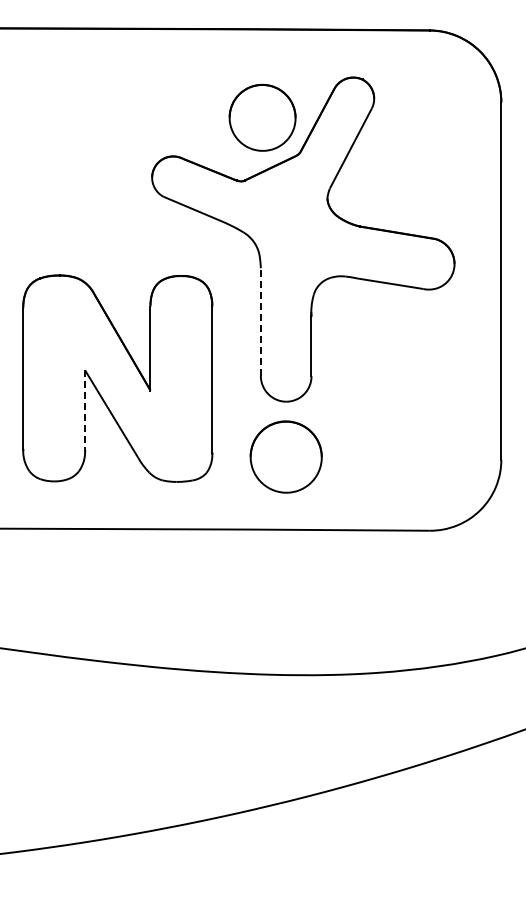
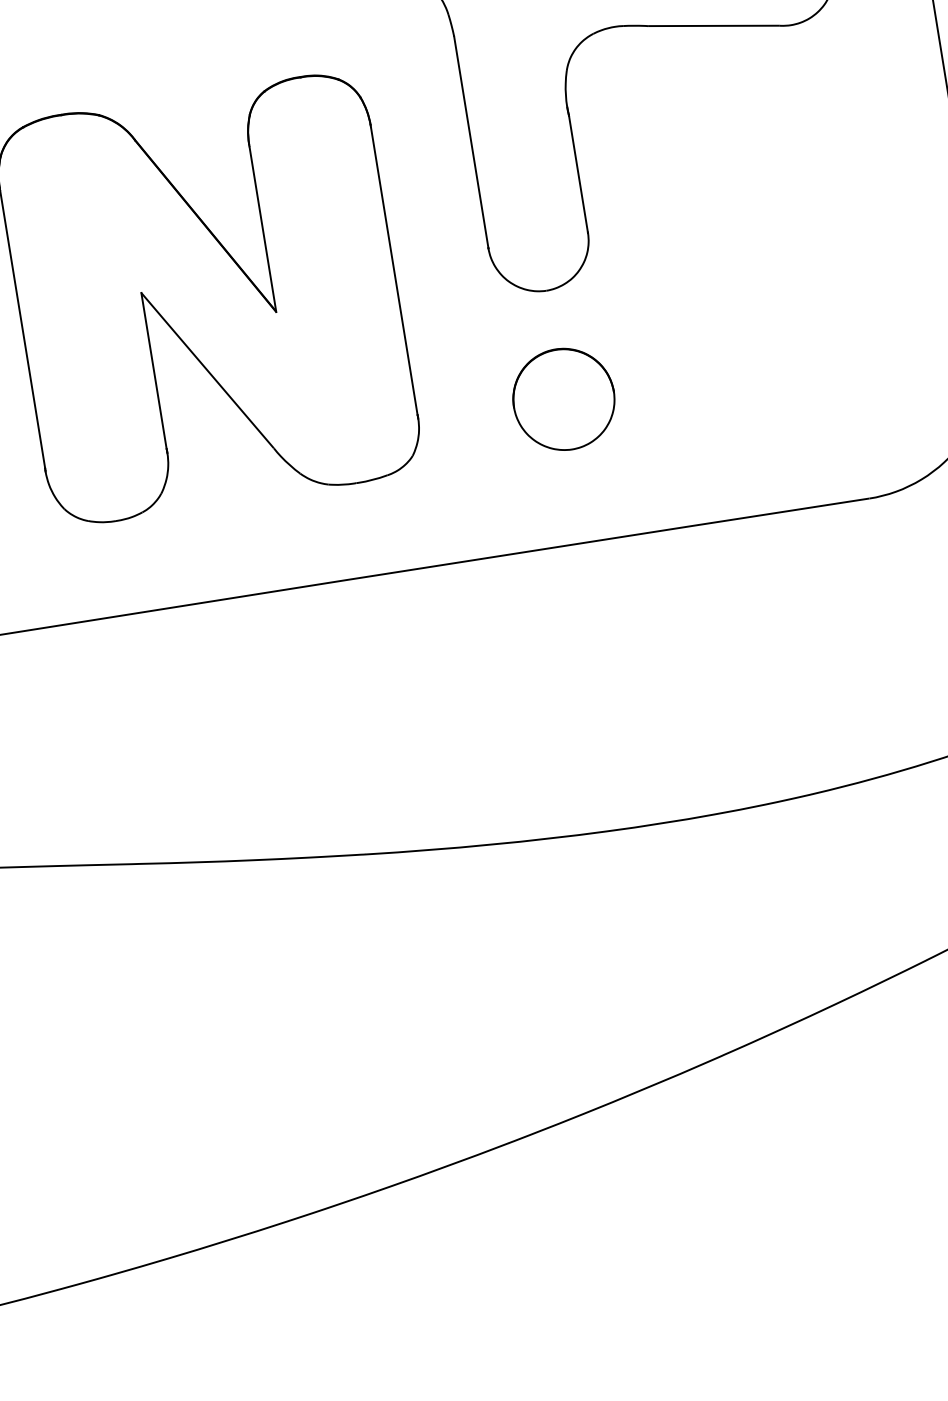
line: (260, 322) -> (470, 143), dashed -> solid
line: (85, 409) -> (154, 369), dashed -> solid
part: (285, 456) -> (562, 398), size x0.71

